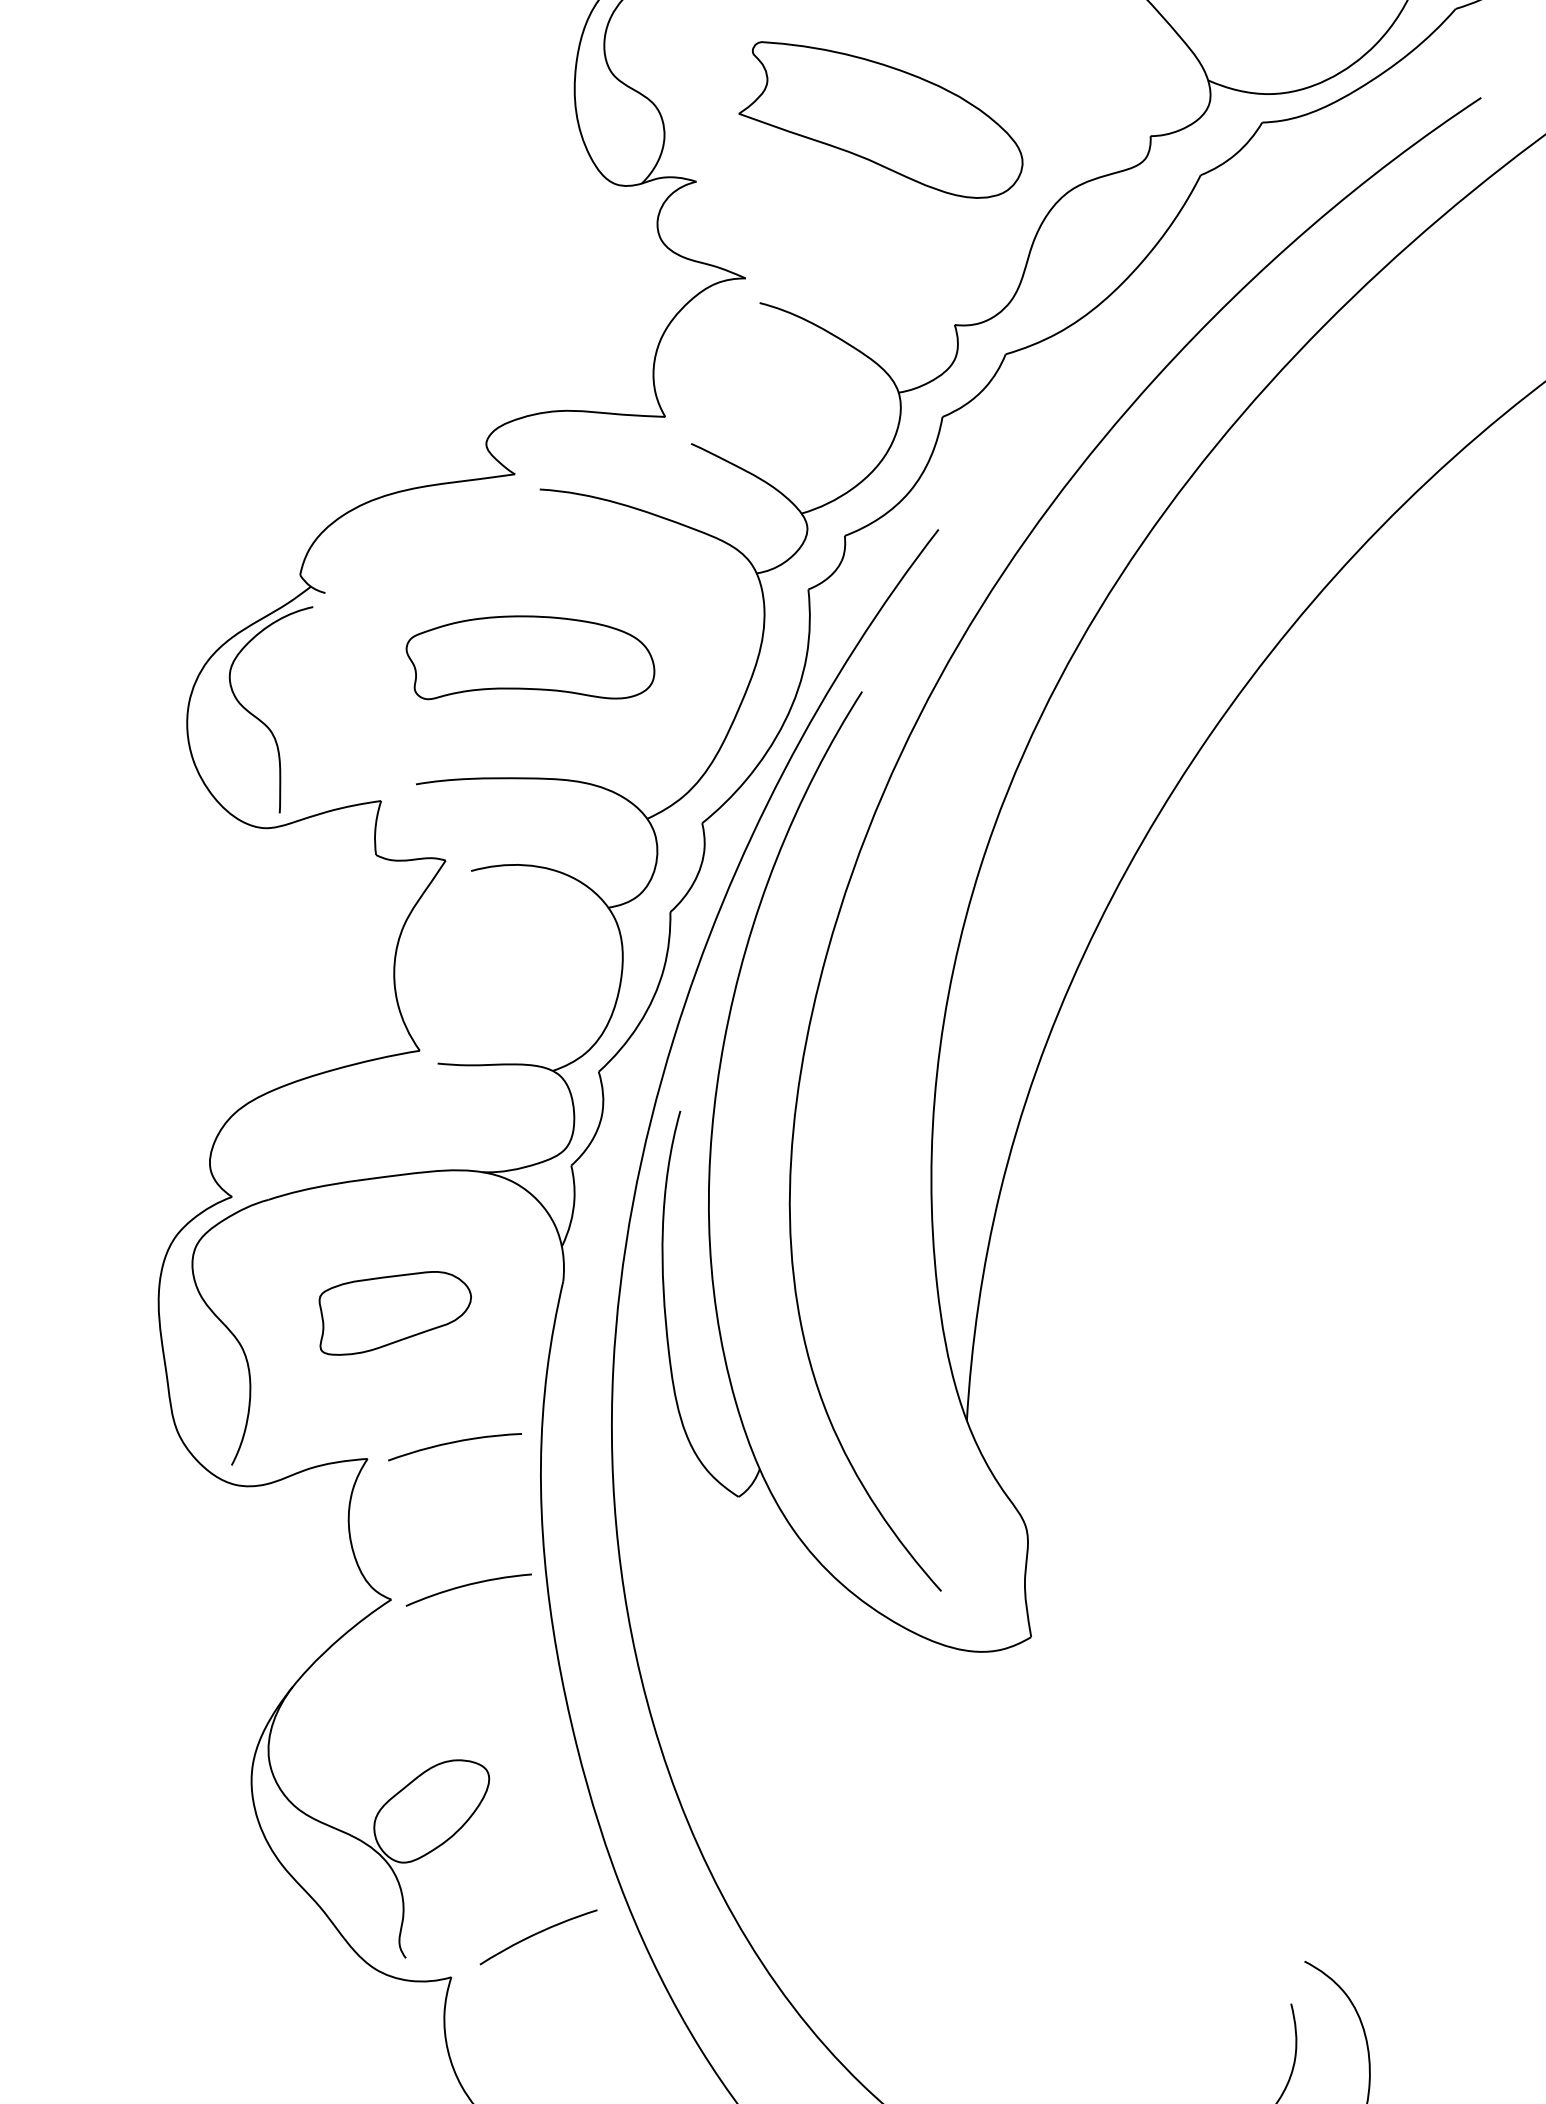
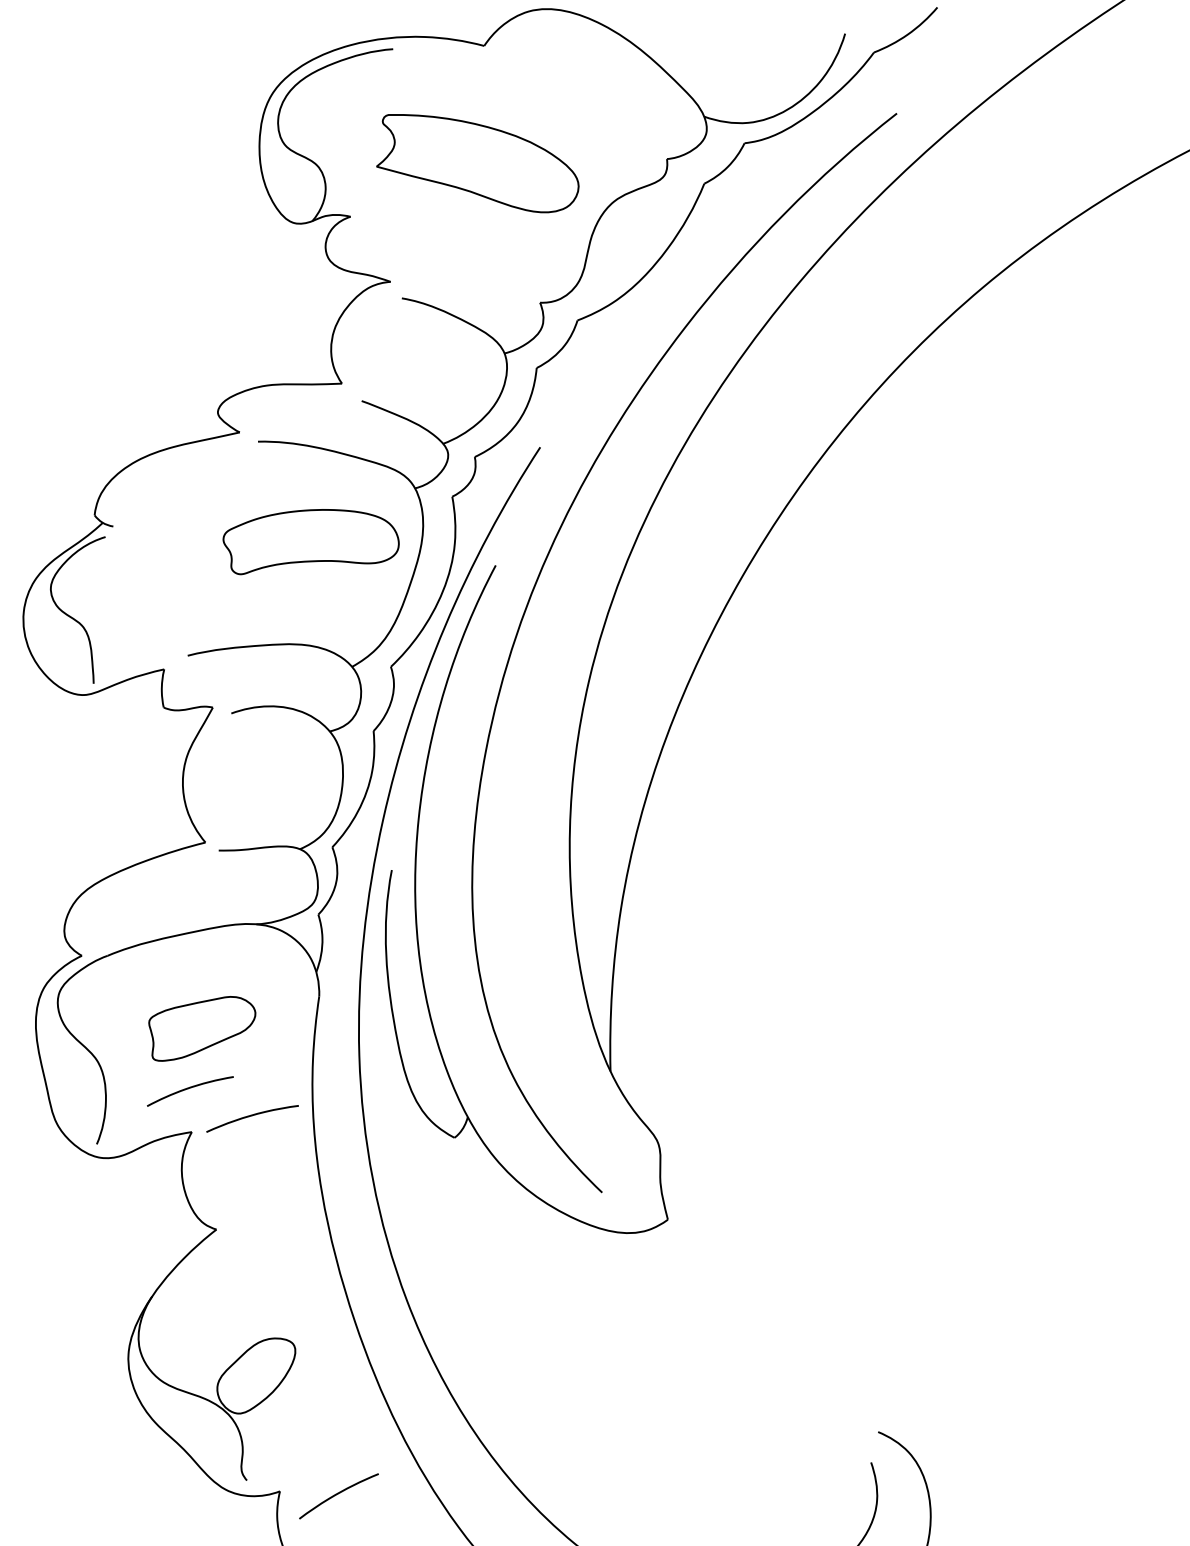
part: (529, 662) -> (310, 542), moved
curve: (466, 1587) -> (188, 1089), moved
curve: (538, 1934) -> (338, 1494), moved

